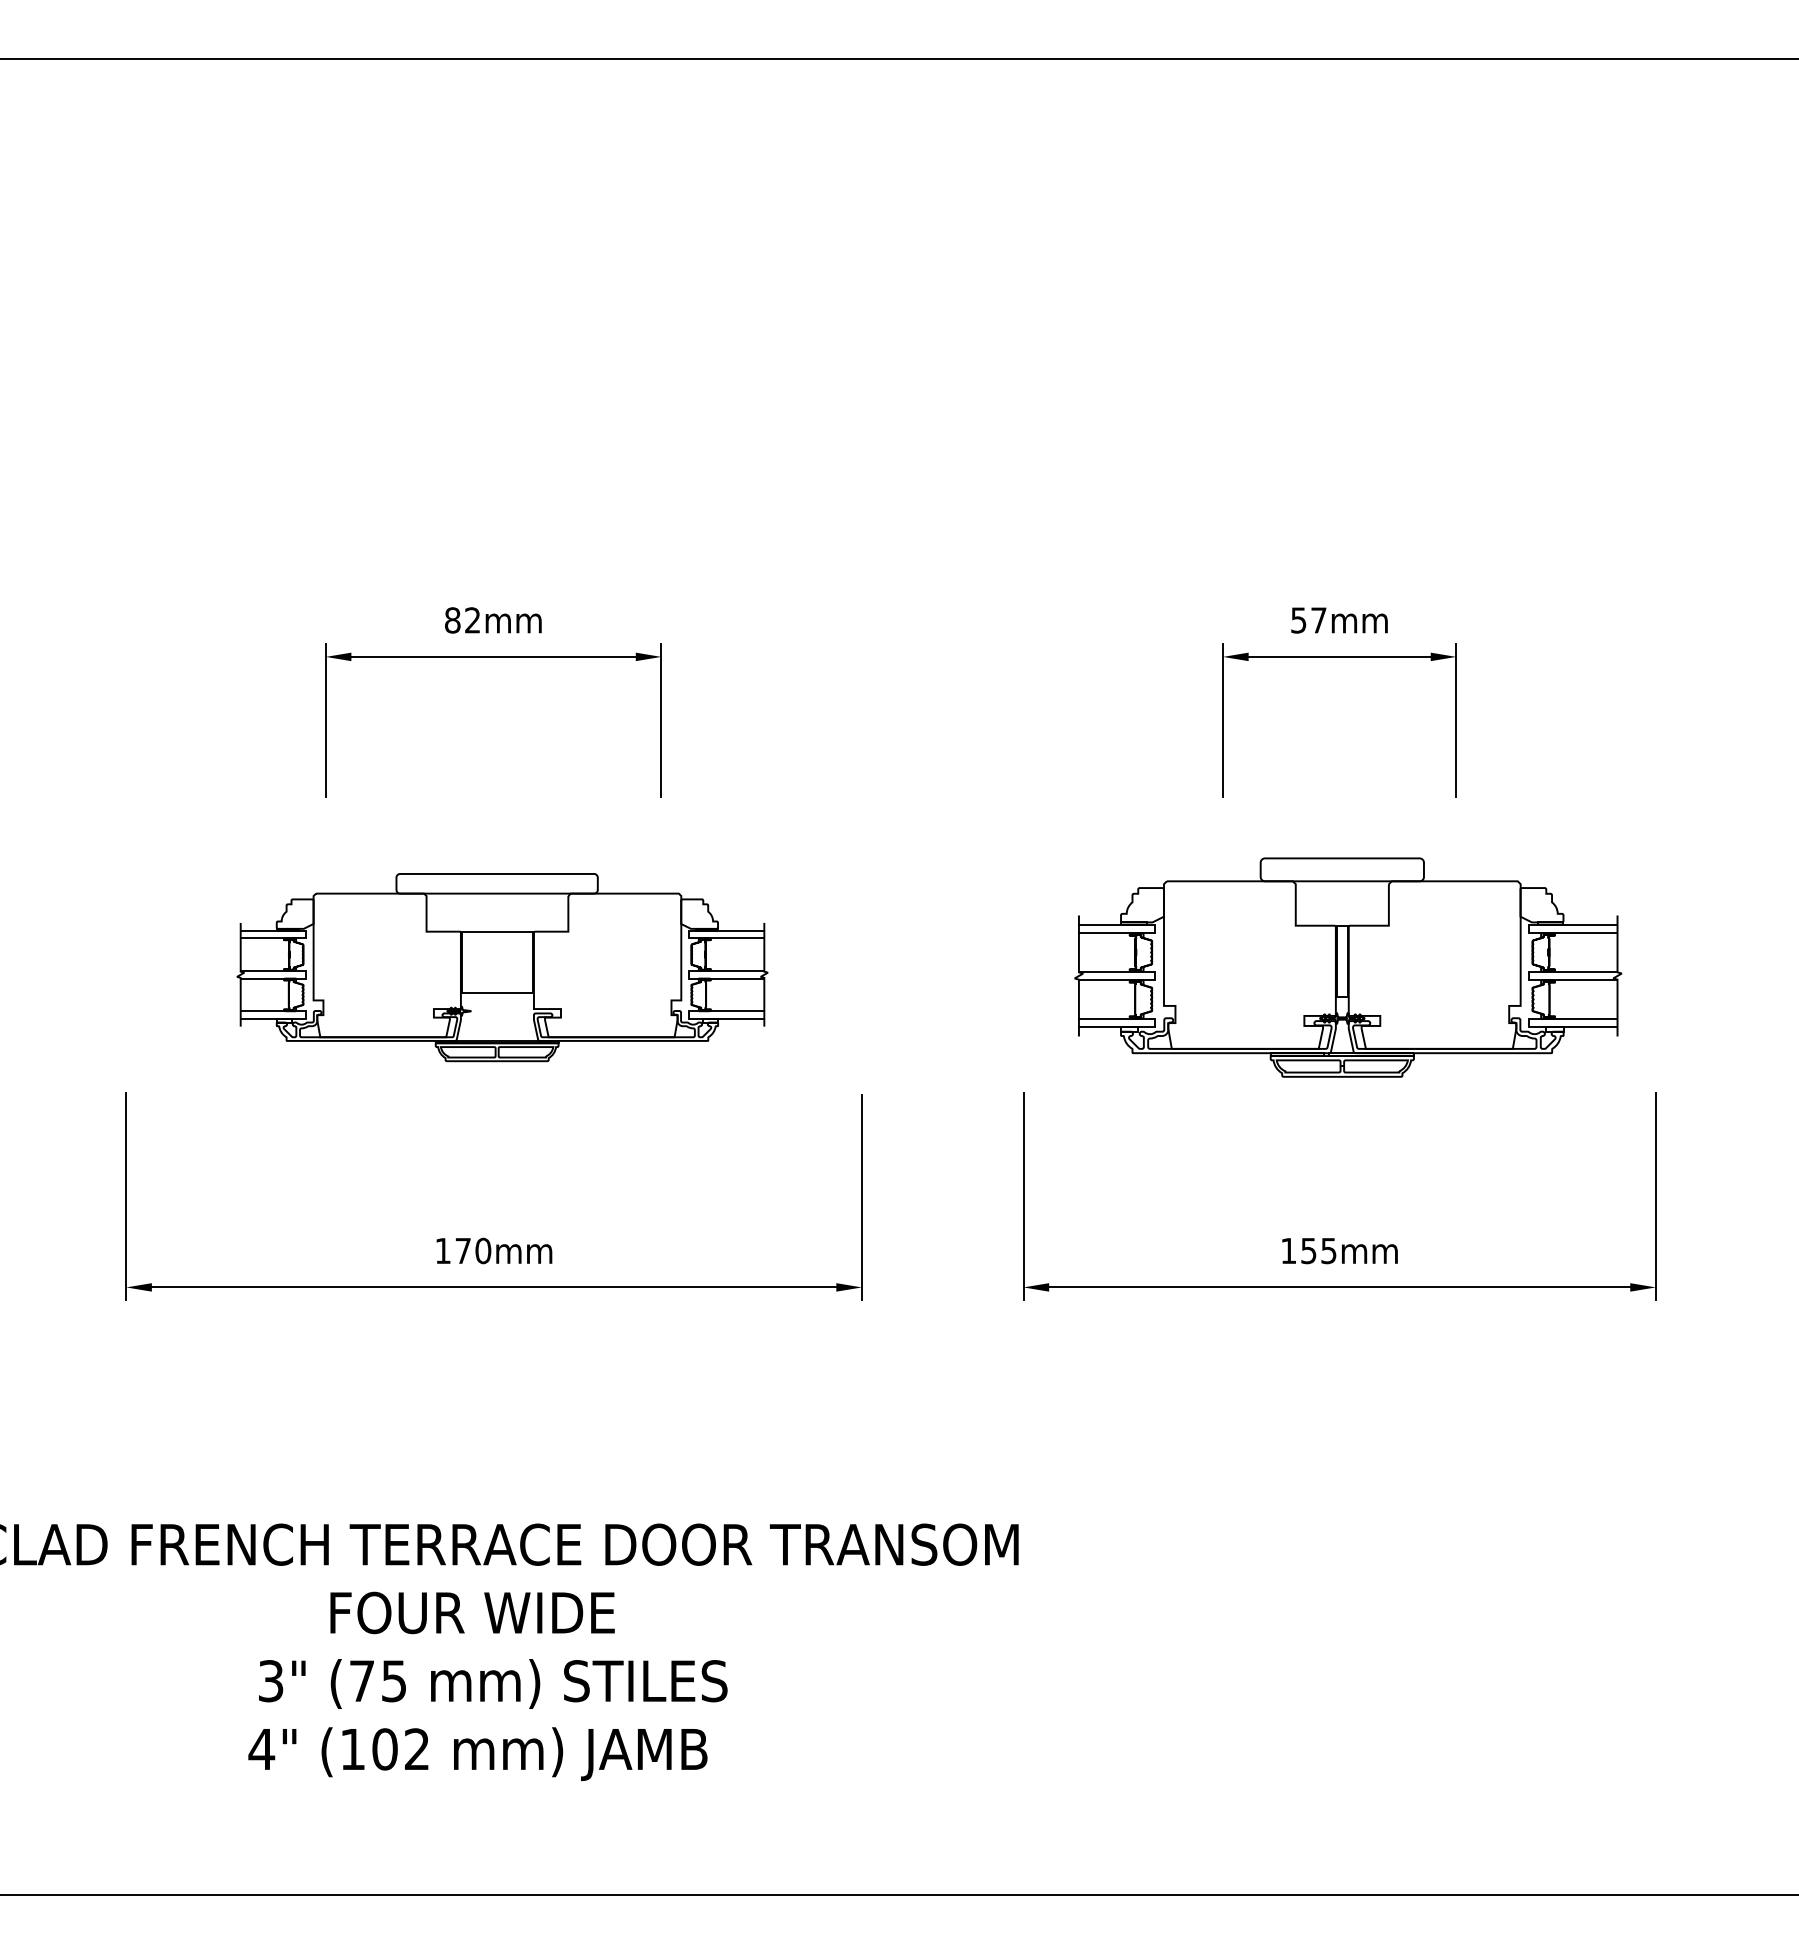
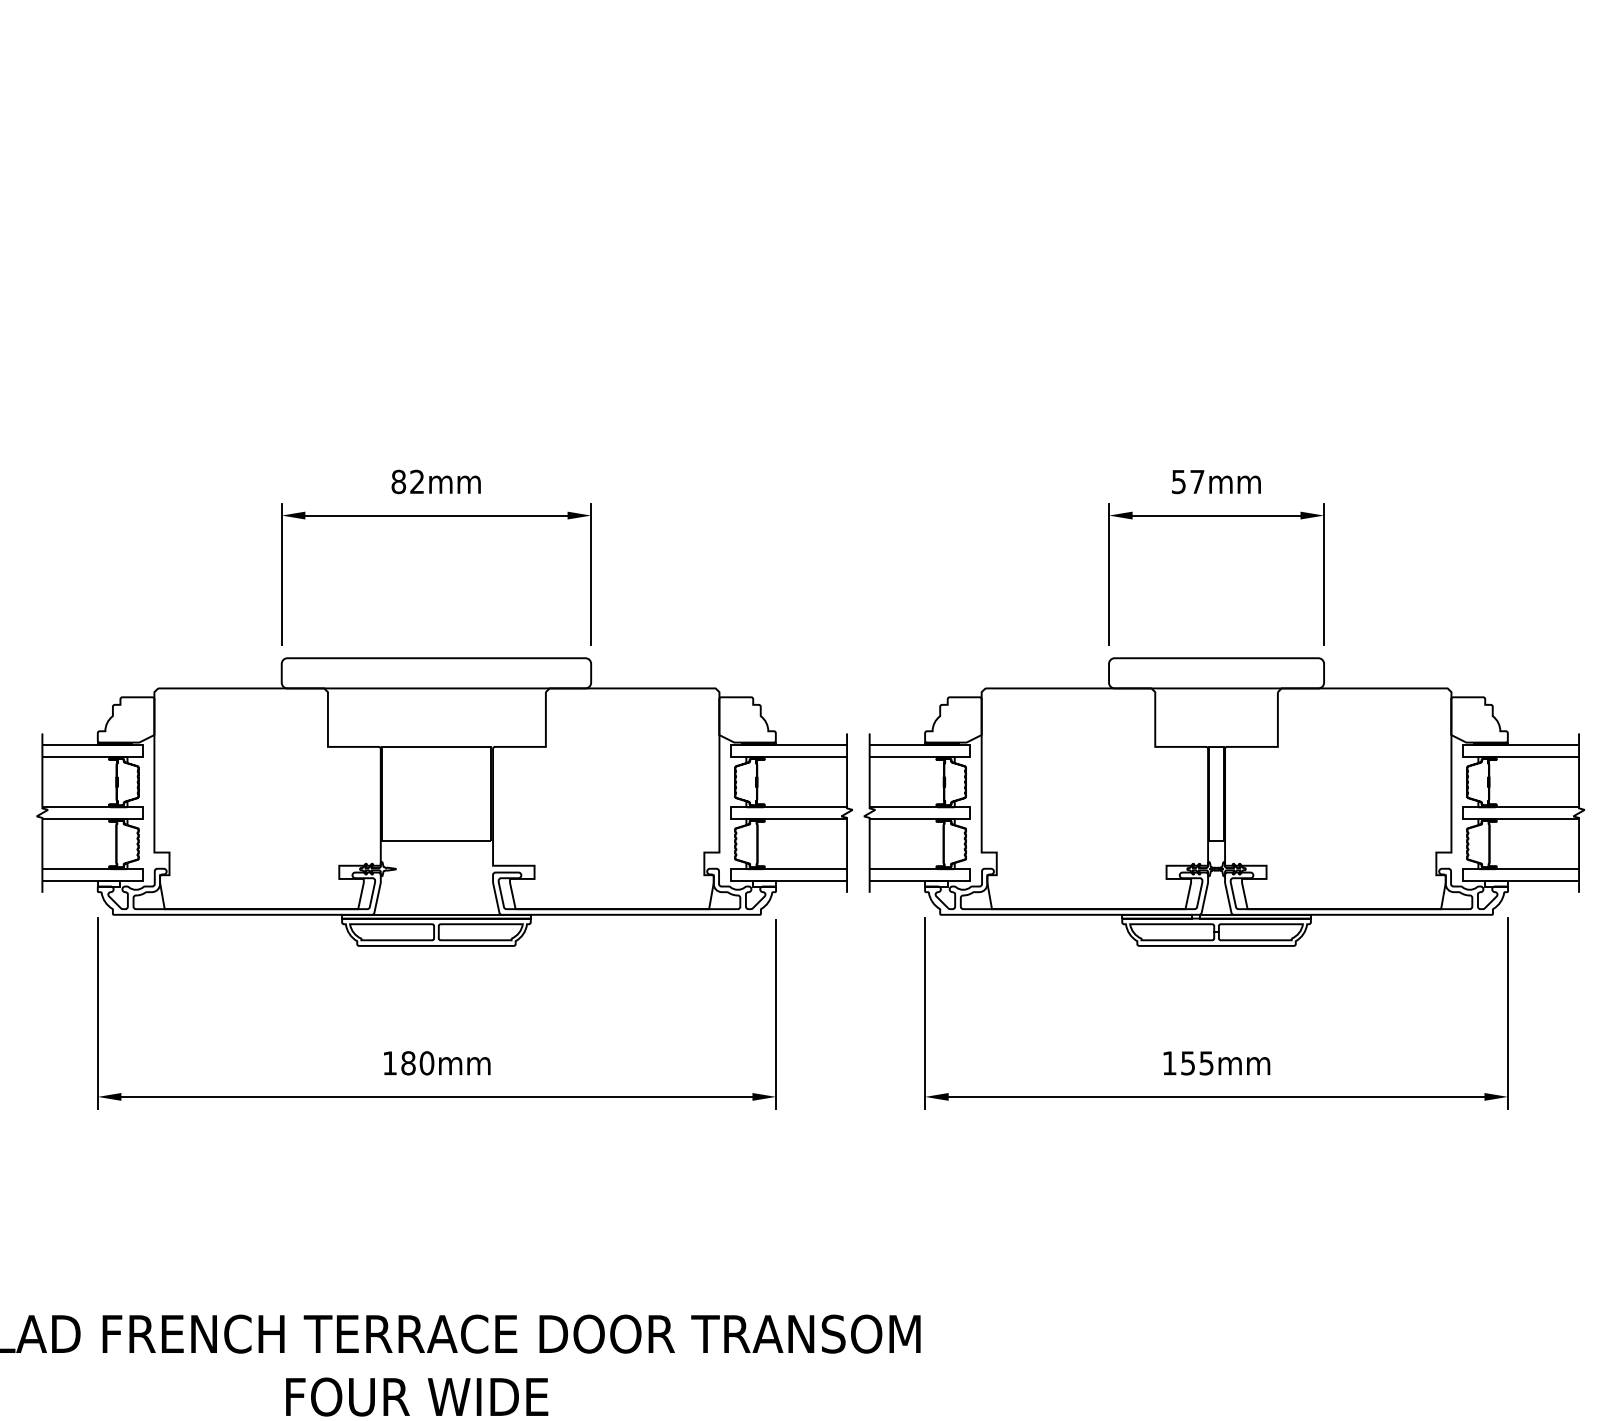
part: (502, 967) -> (444, 801), size x1.67
part: (1348, 967) -> (1224, 801), size x1.43
text: (463, 1250) -> (408, 1062), 170mm -> 180mm

